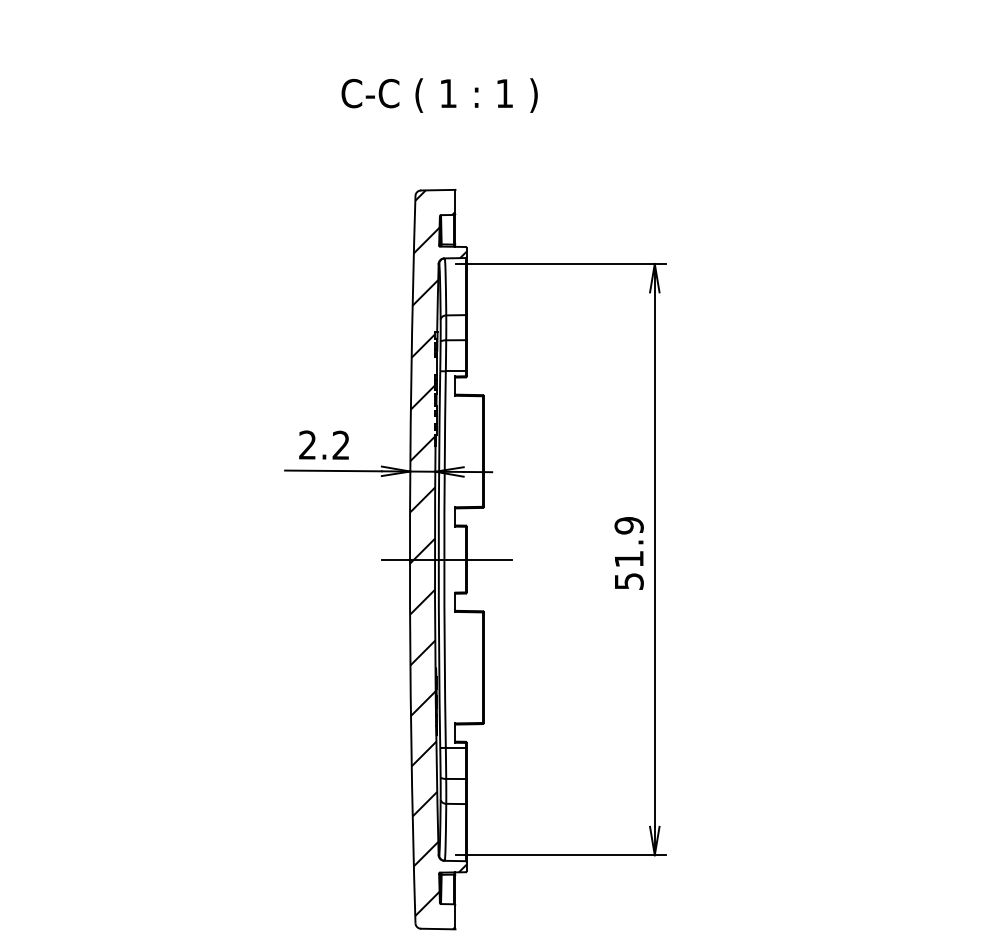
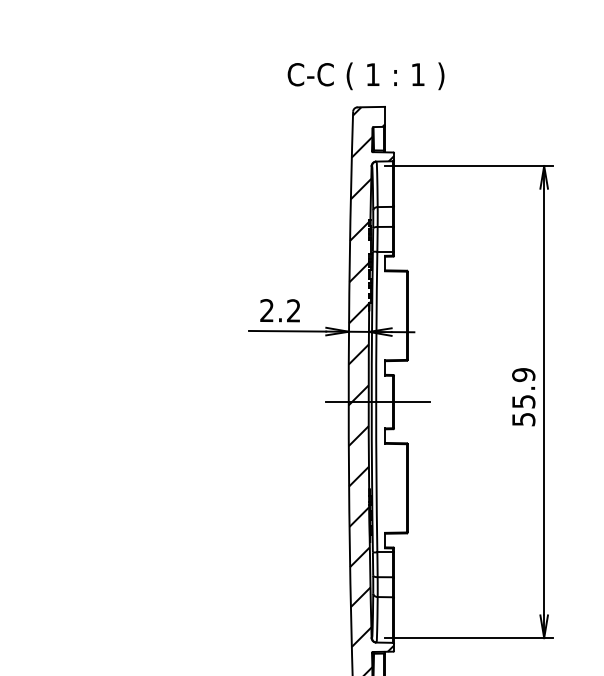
text: (439, 95) -> (365, 76), moved
text: (629, 559) -> (523, 401), 51.9 -> 55.9

